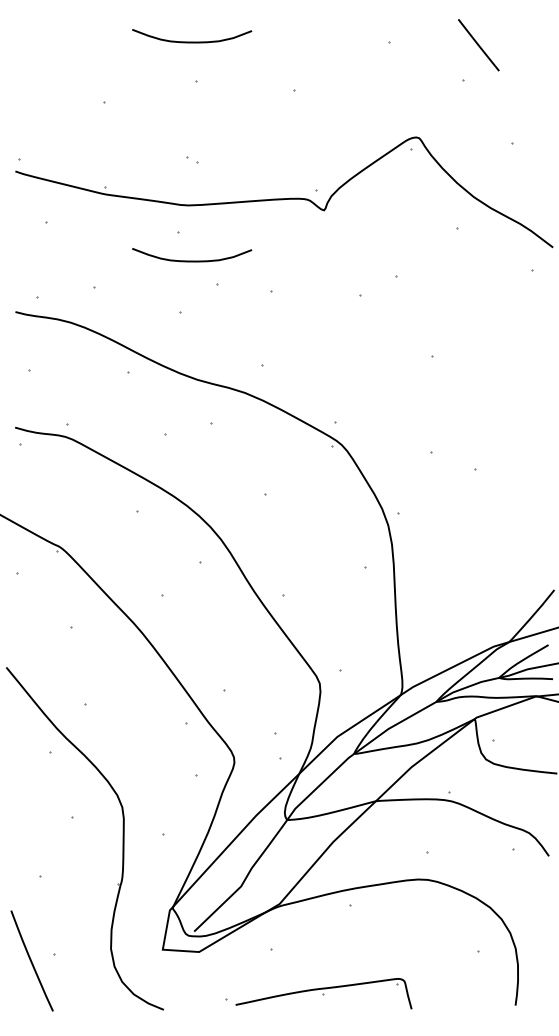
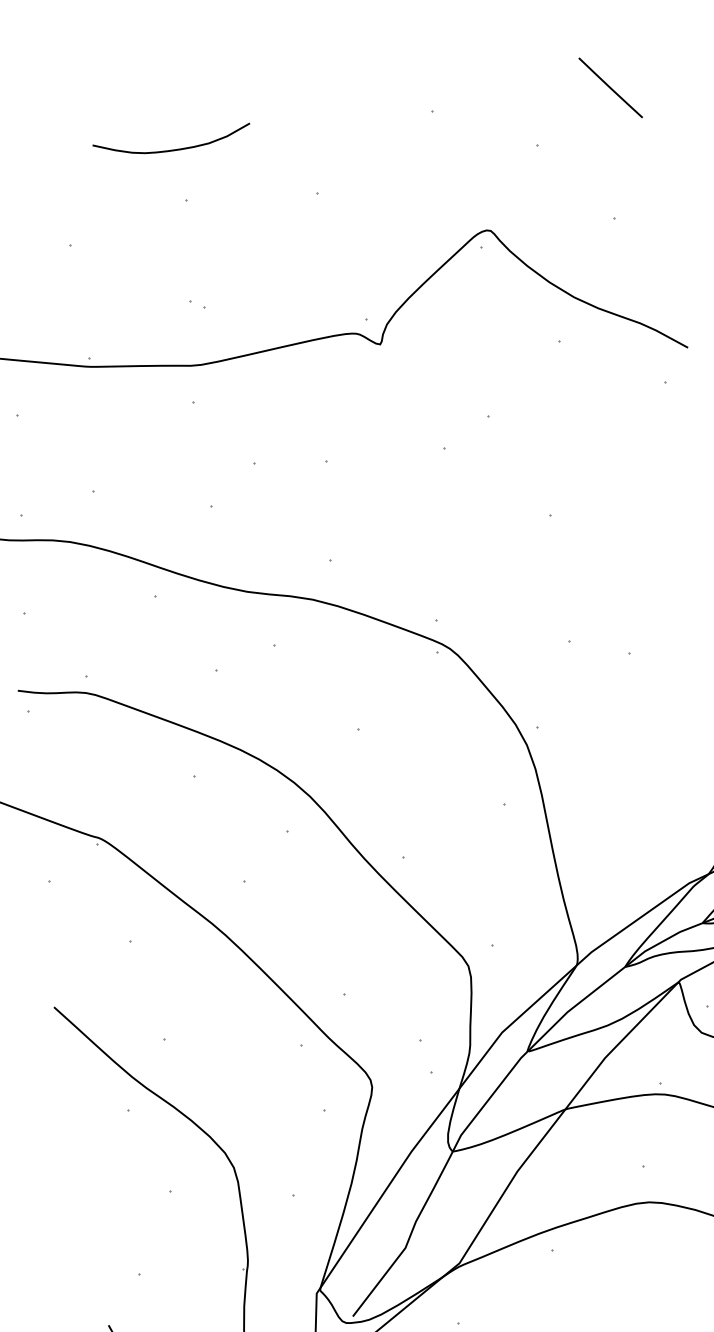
line: (478, 45) -> (610, 88), moved
curve: (192, 260) -> (217, 436), removed

